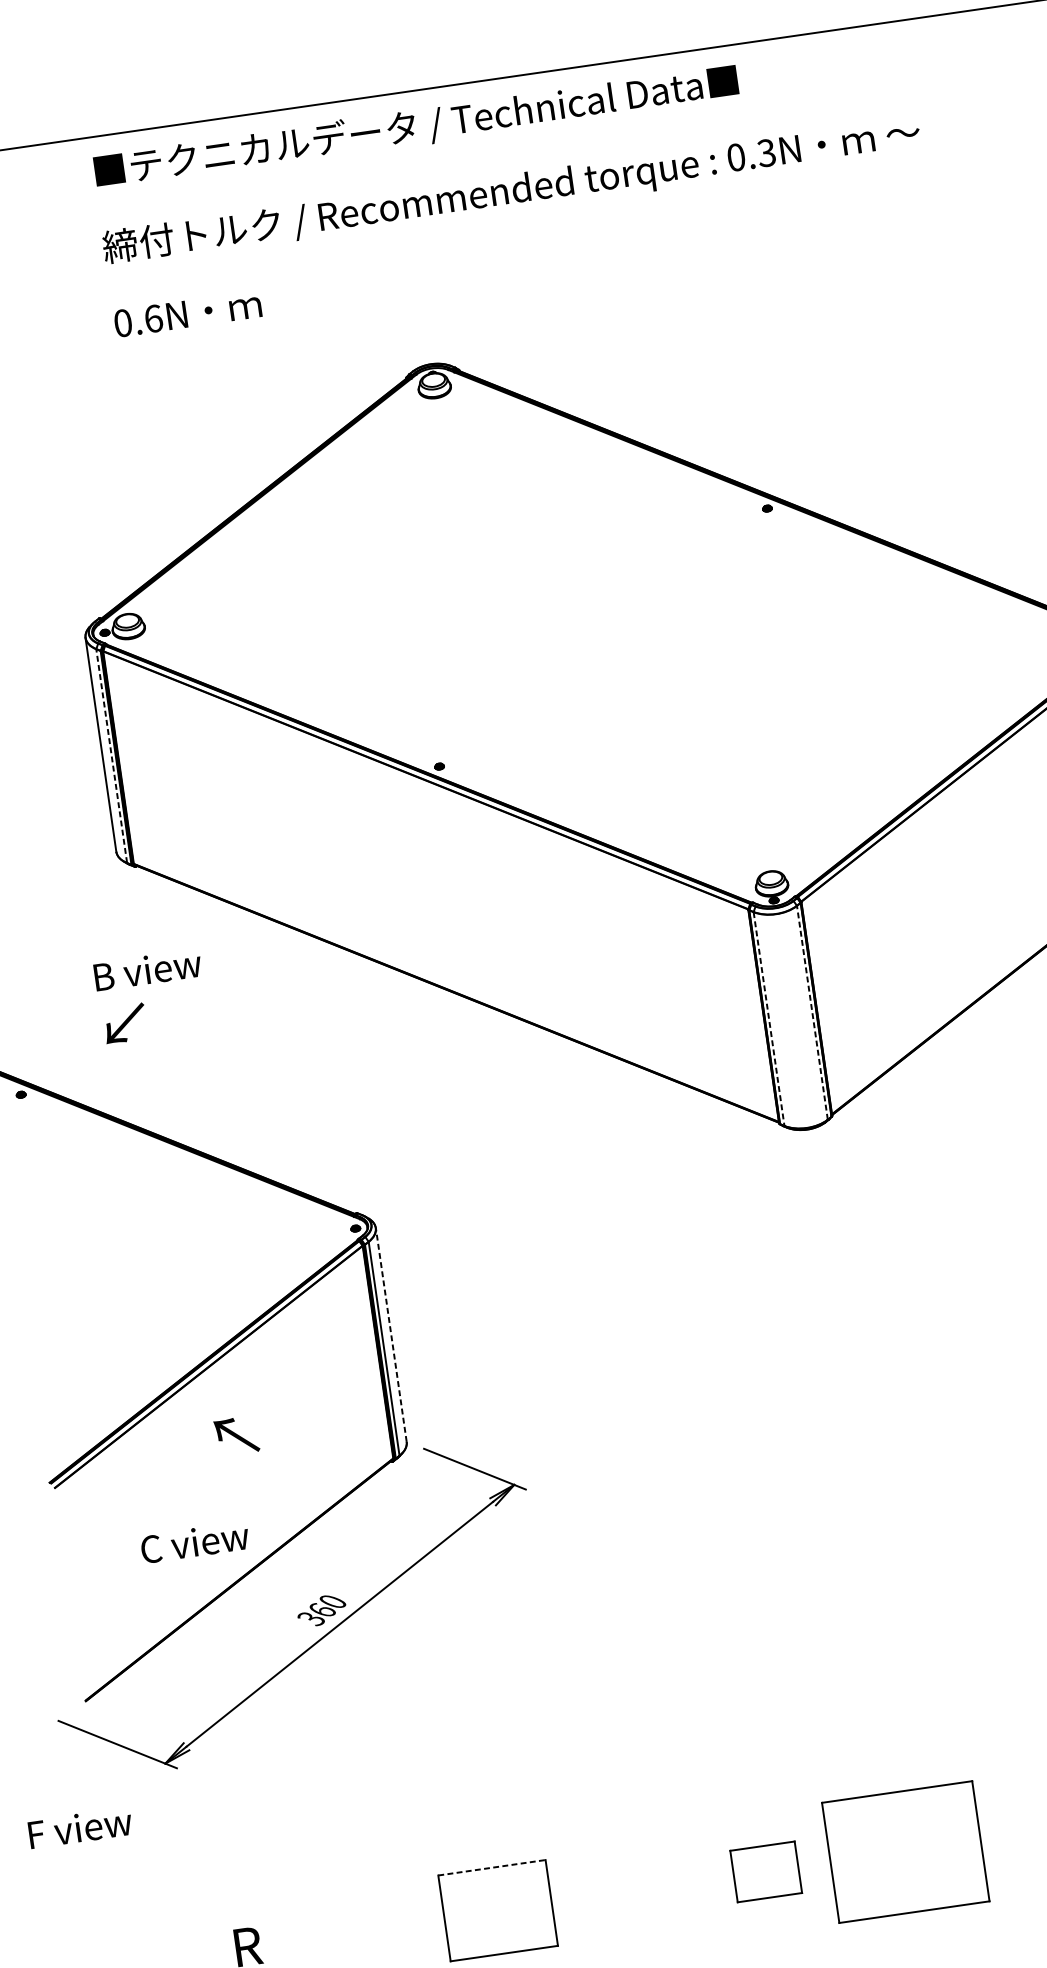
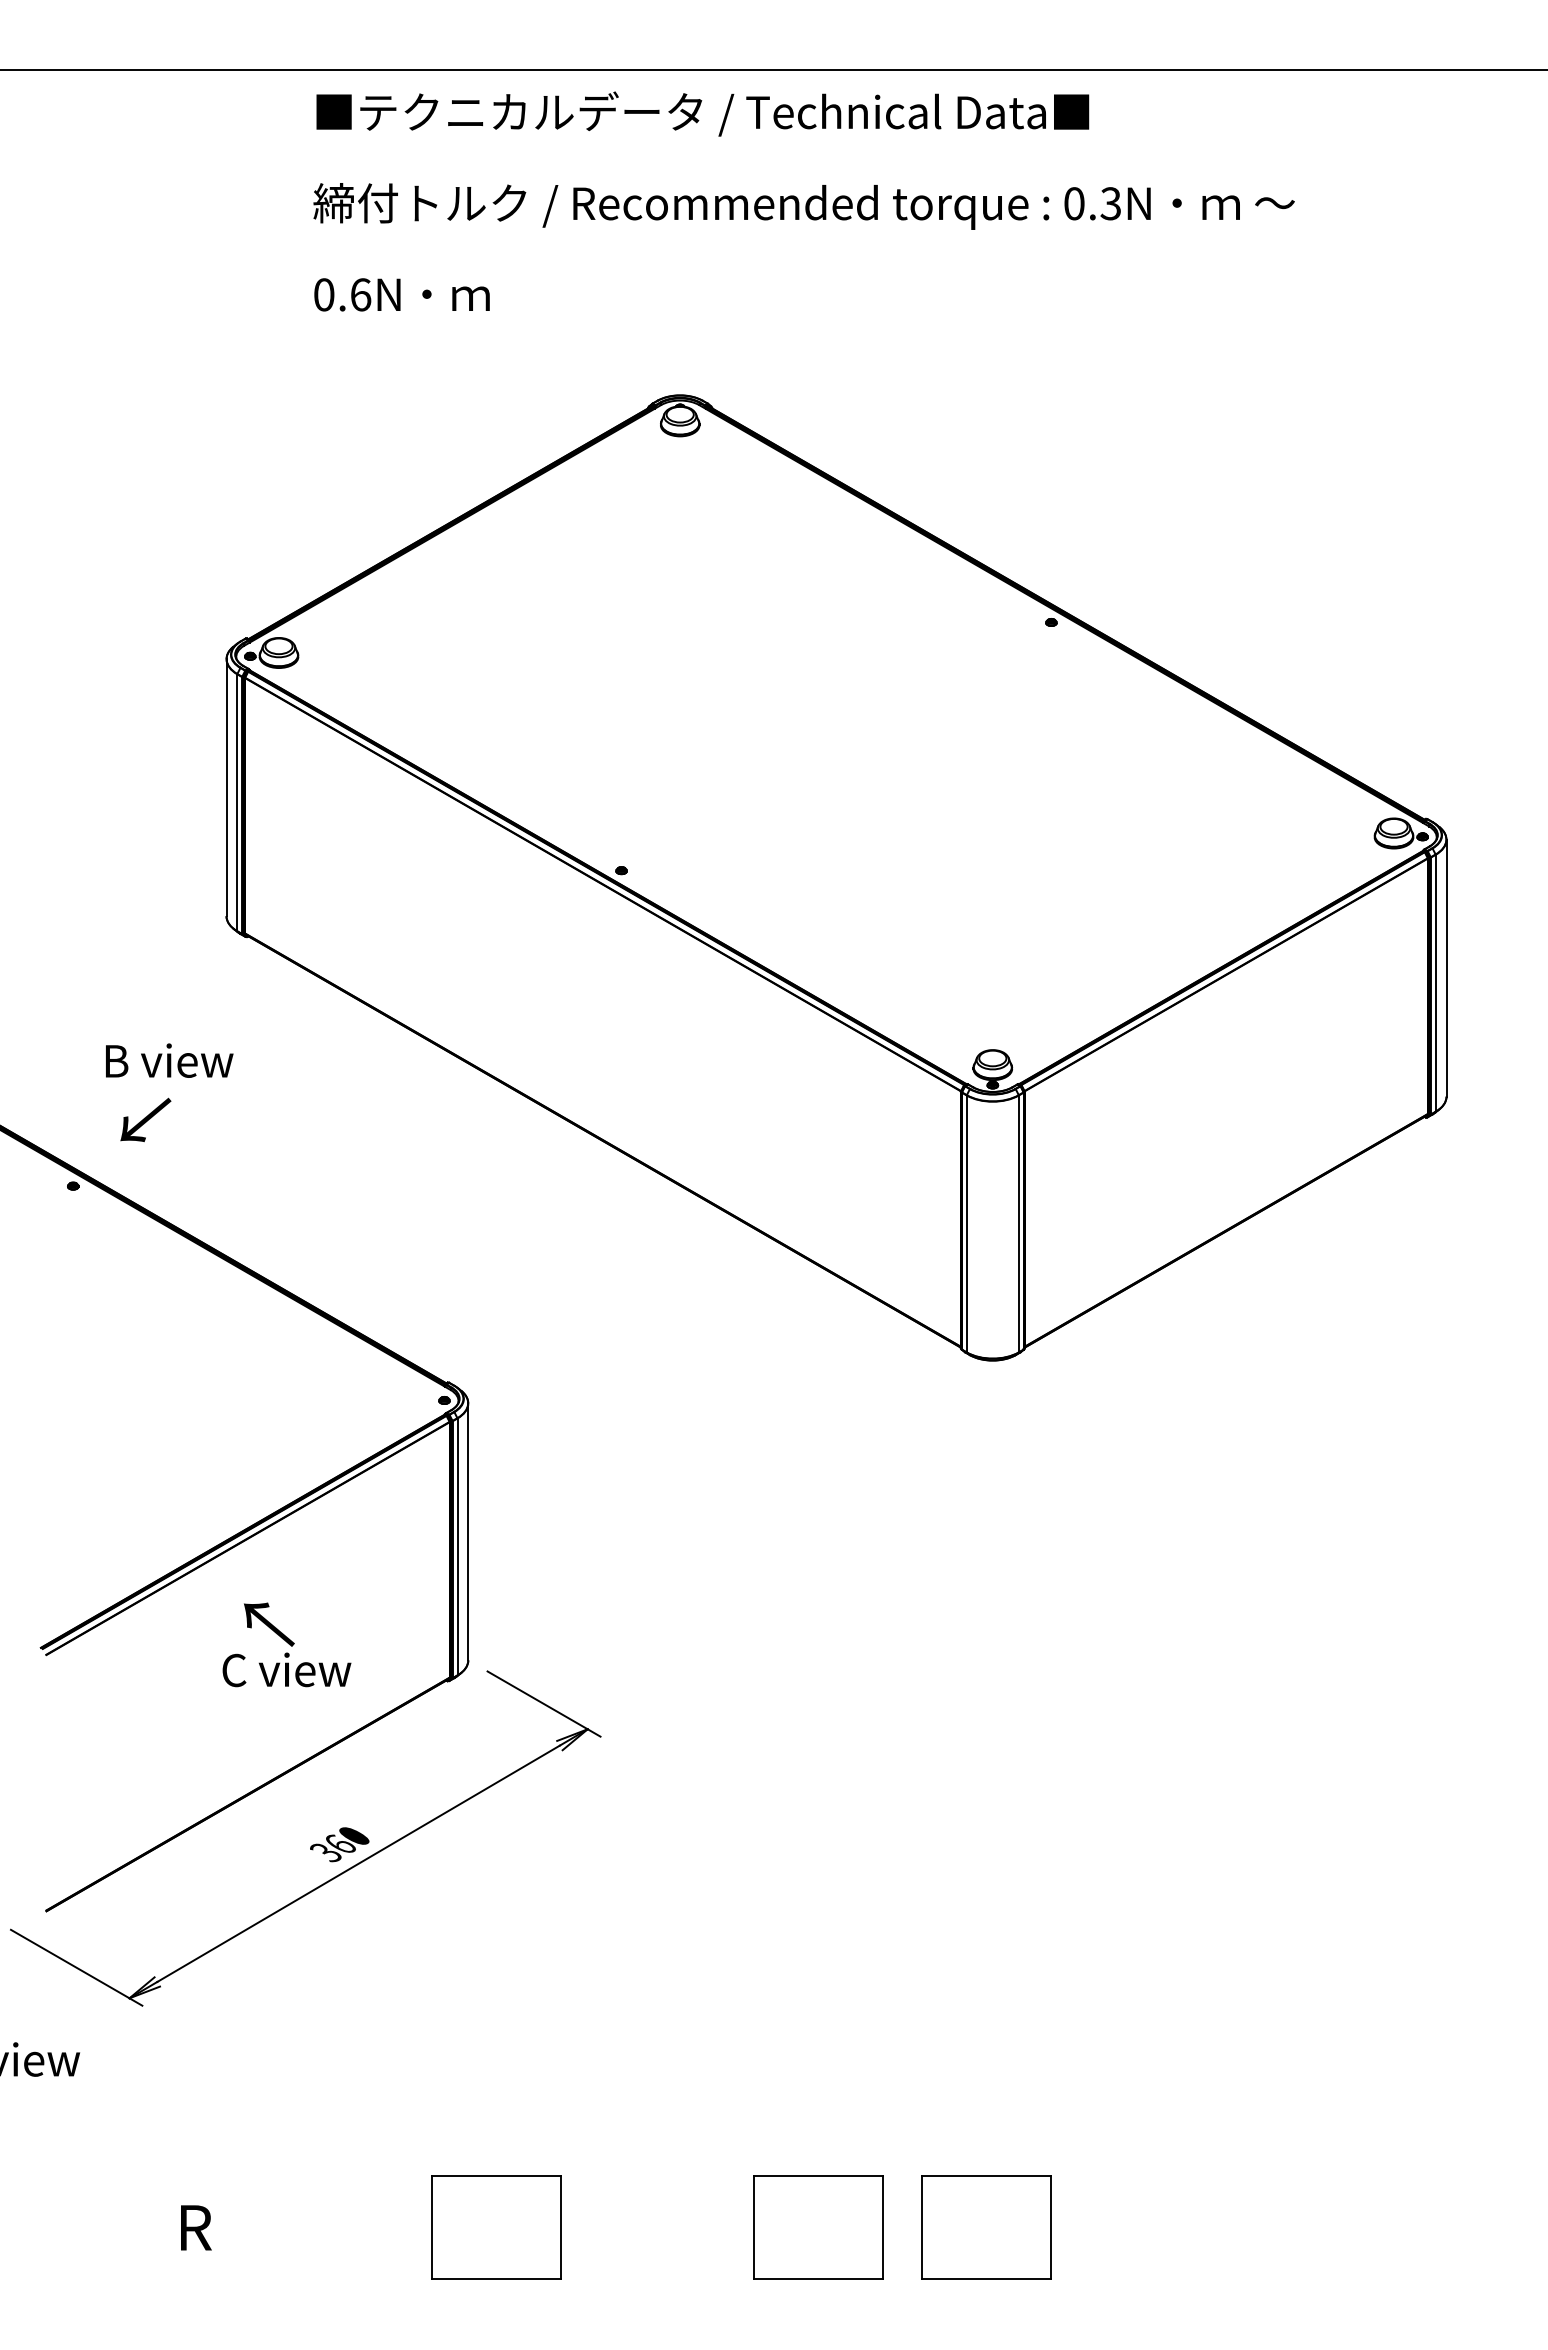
line: (111, 755) -> (237, 802), dashed -> solid
text: (147, 969) -> (169, 1060), moved
line: (812, 1012) -> (1018, 1223), dashed -> solid
line: (768, 1019) -> (966, 1224), dashed -> solid
text: (124, 1023) -> (145, 1119), moved
line: (391, 1334) -> (468, 1531), dashed -> solid
text: (194, 1542) -> (286, 1669), moved
part: (905, 1851) -> (986, 2227), size x0.71
line: (492, 1867) -> (496, 2176), dashed -> solid
part: (766, 1871) -> (818, 2227), size x1.67

